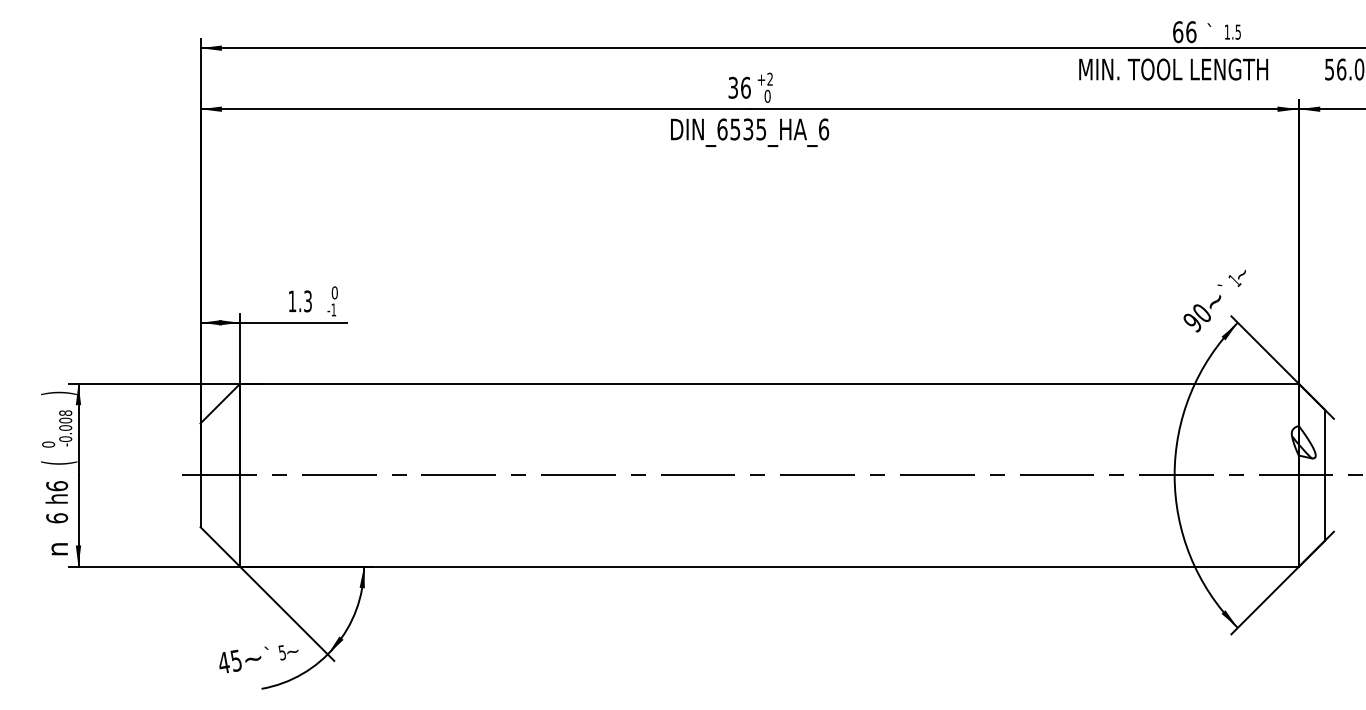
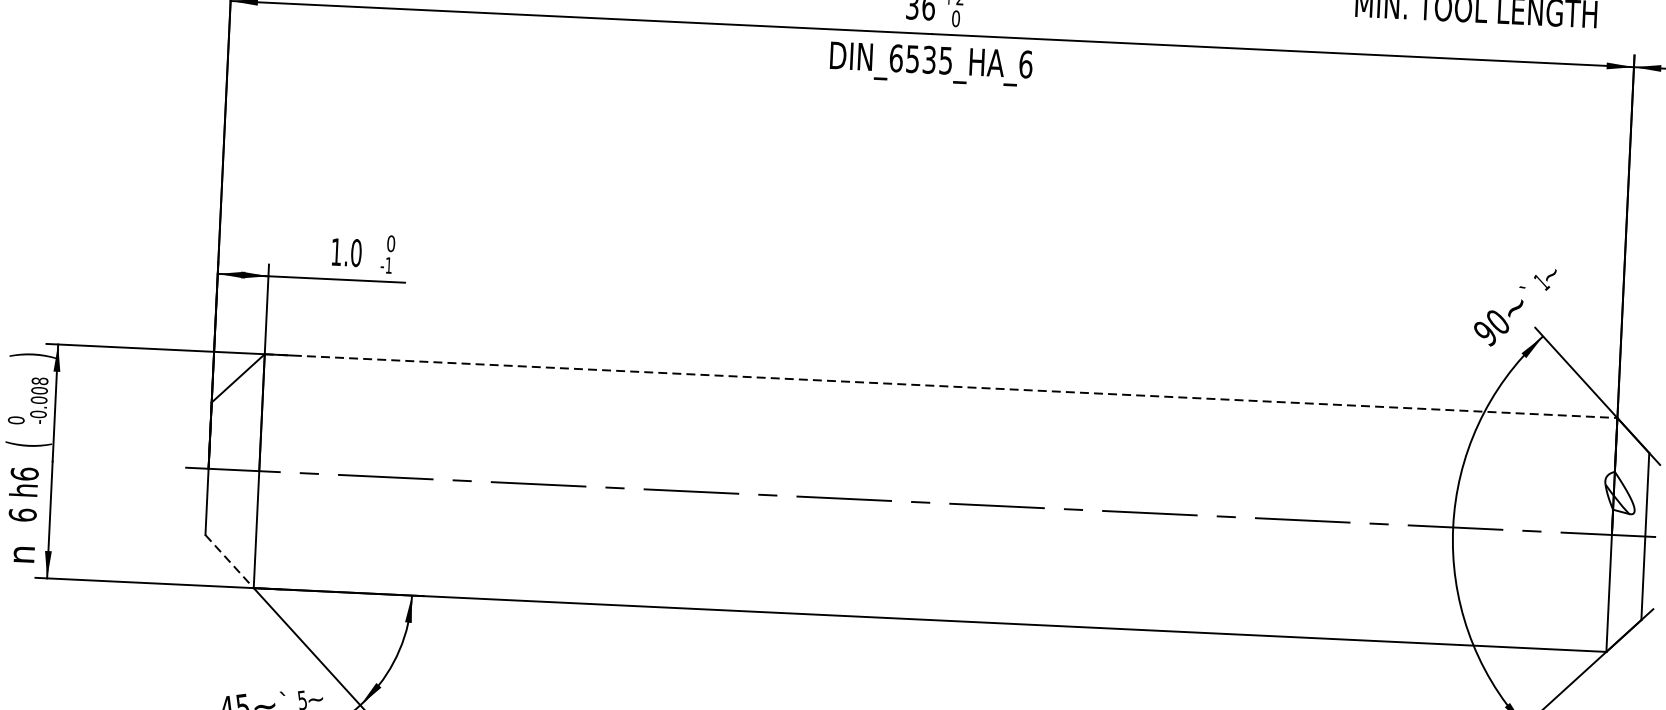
text: (308, 301) -> (357, 253), 1.3 -> 1.0
line: (770, 383) -> (942, 385), solid -> dashed
line: (220, 547) -> (229, 562), solid -> dashed

